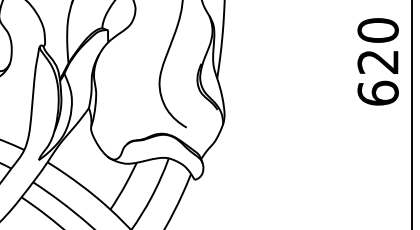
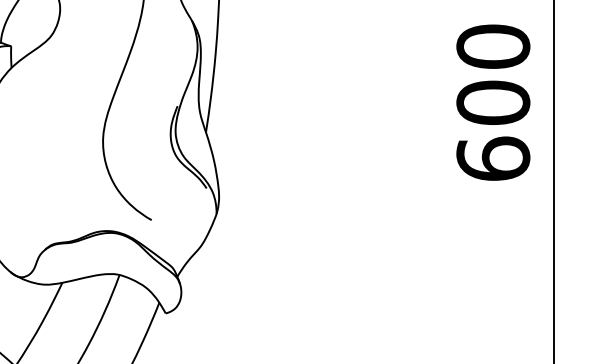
text: (377, 61) -> (492, 102), 620 -> 600

